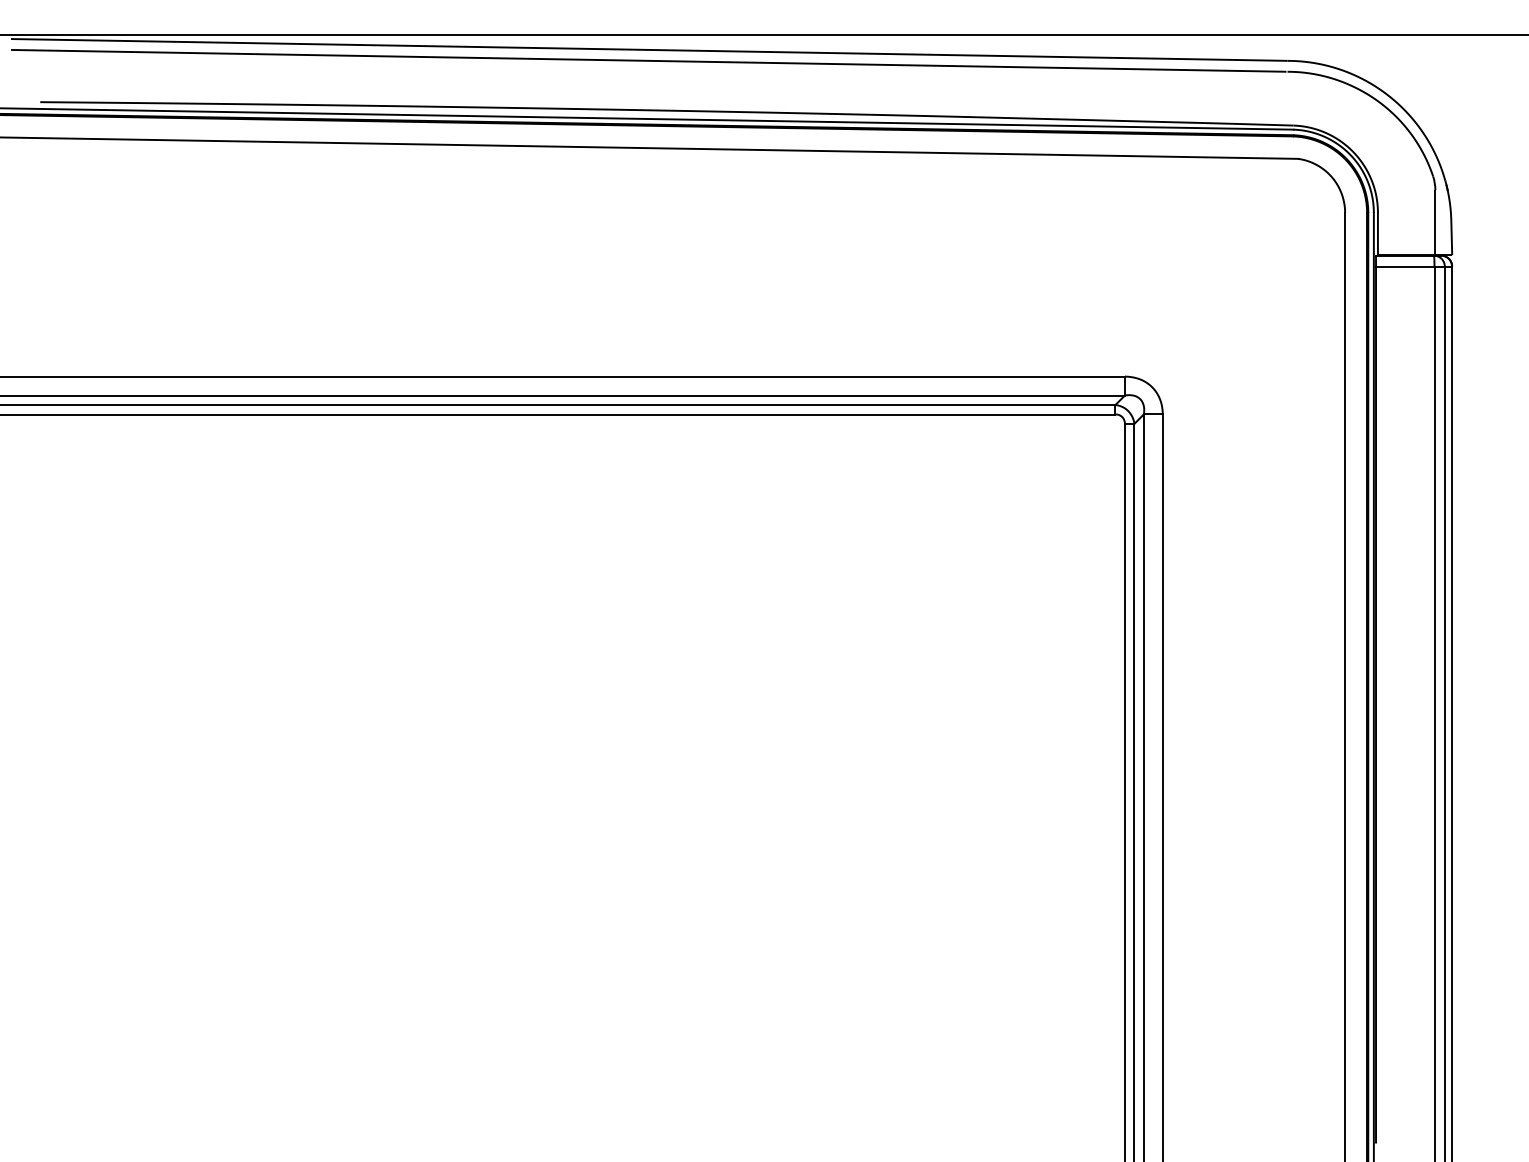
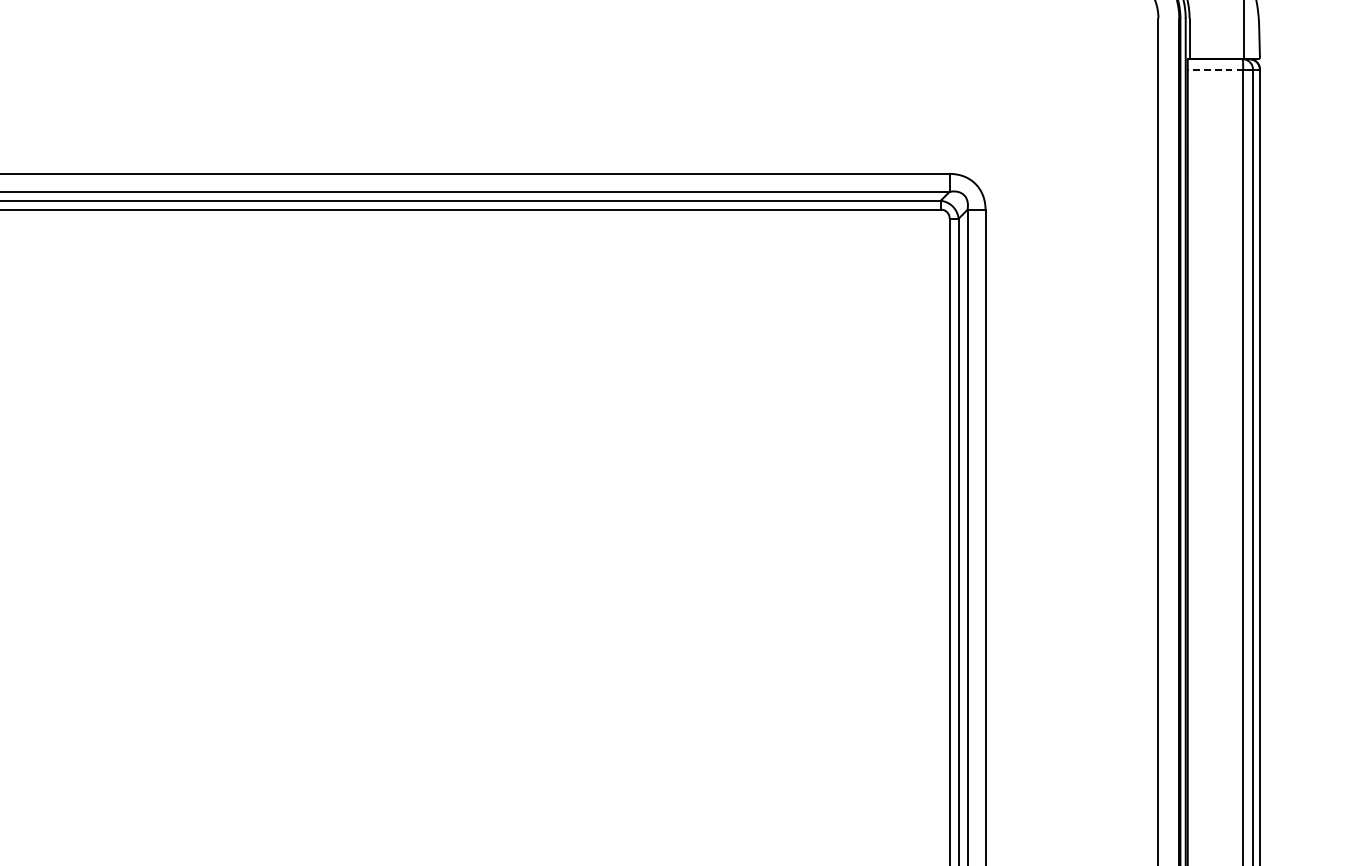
line: (1404, 266) -> (1214, 69), solid -> dashed

